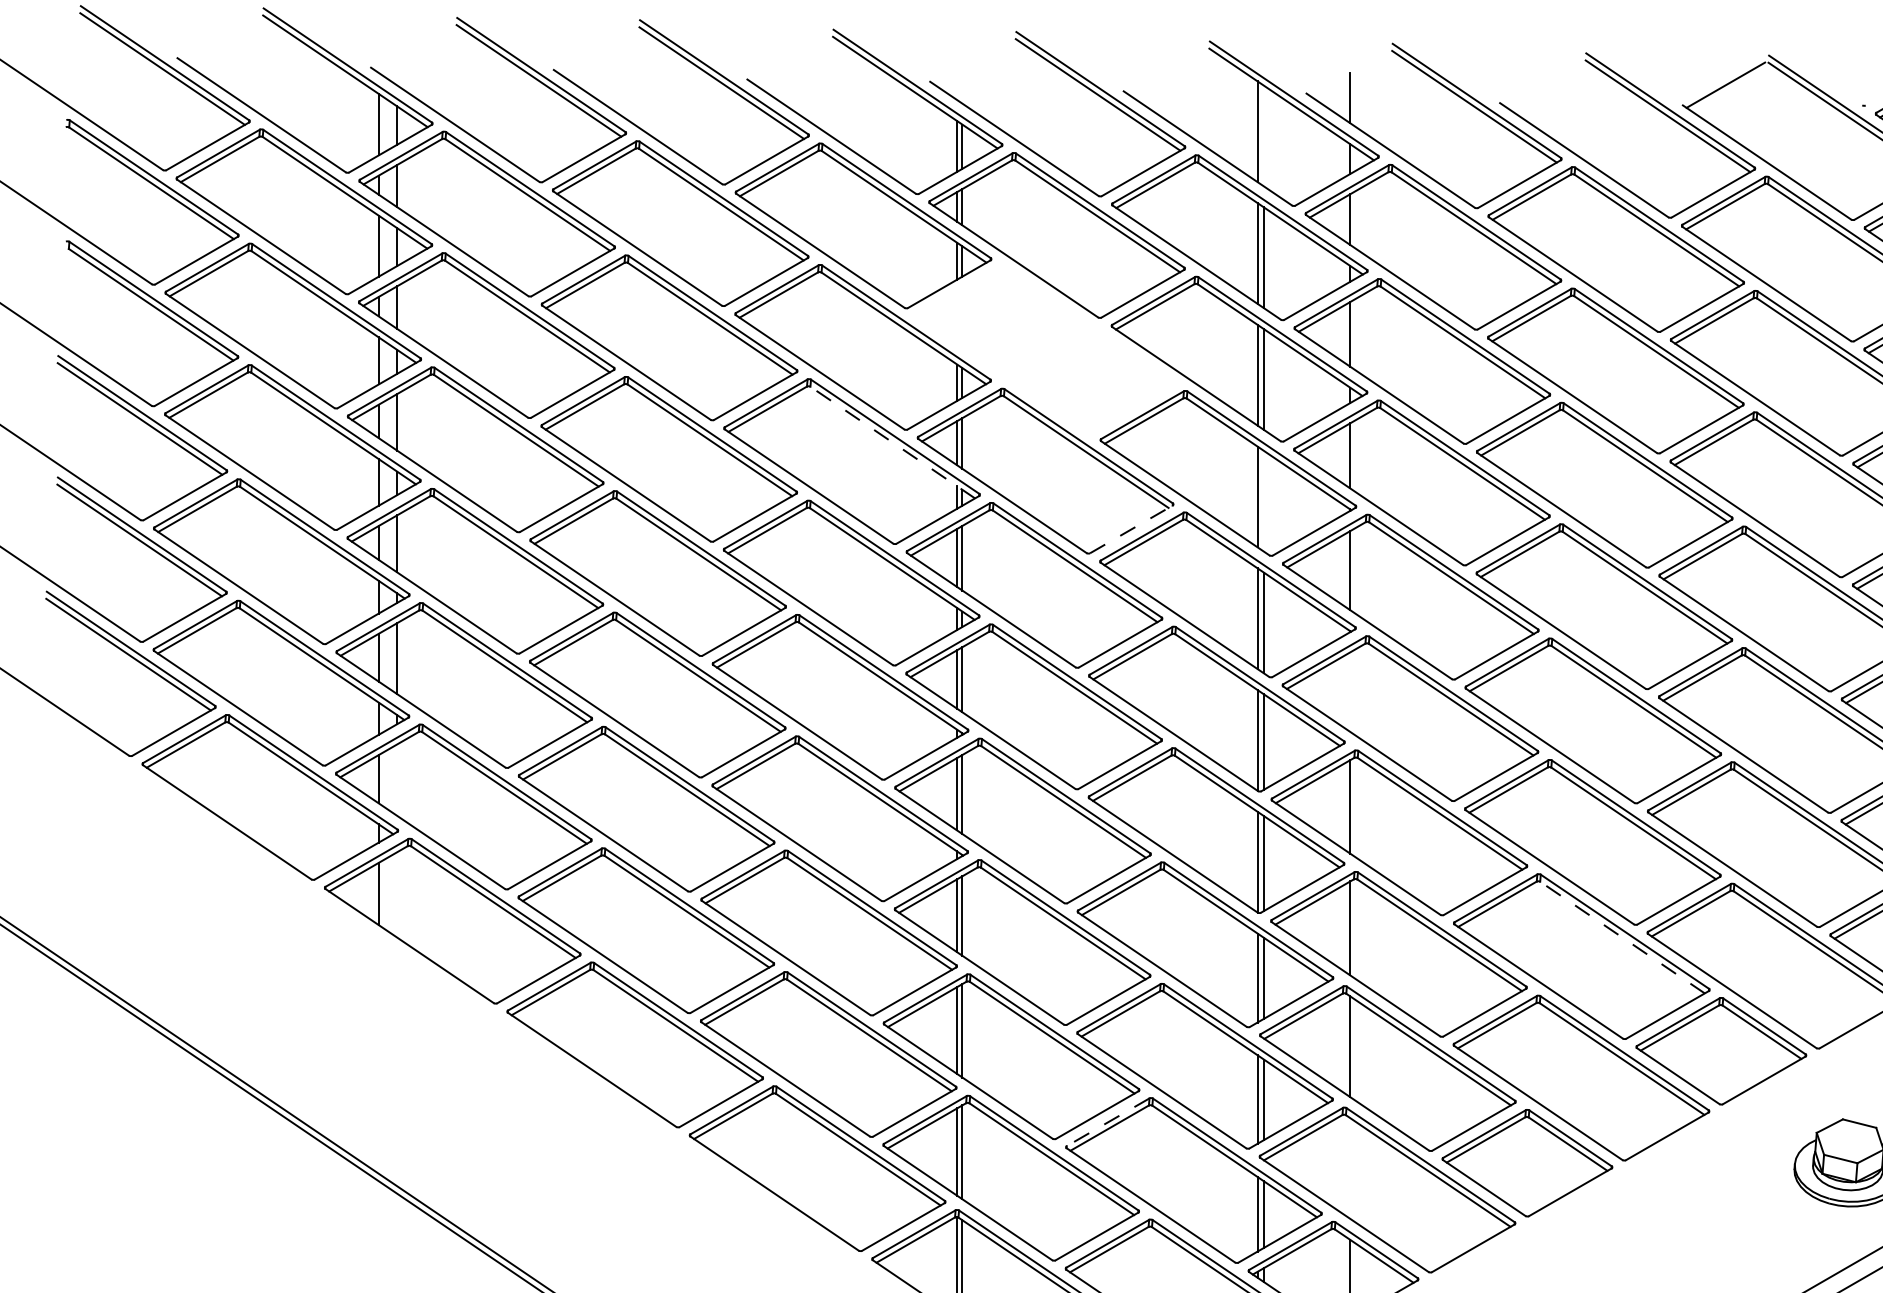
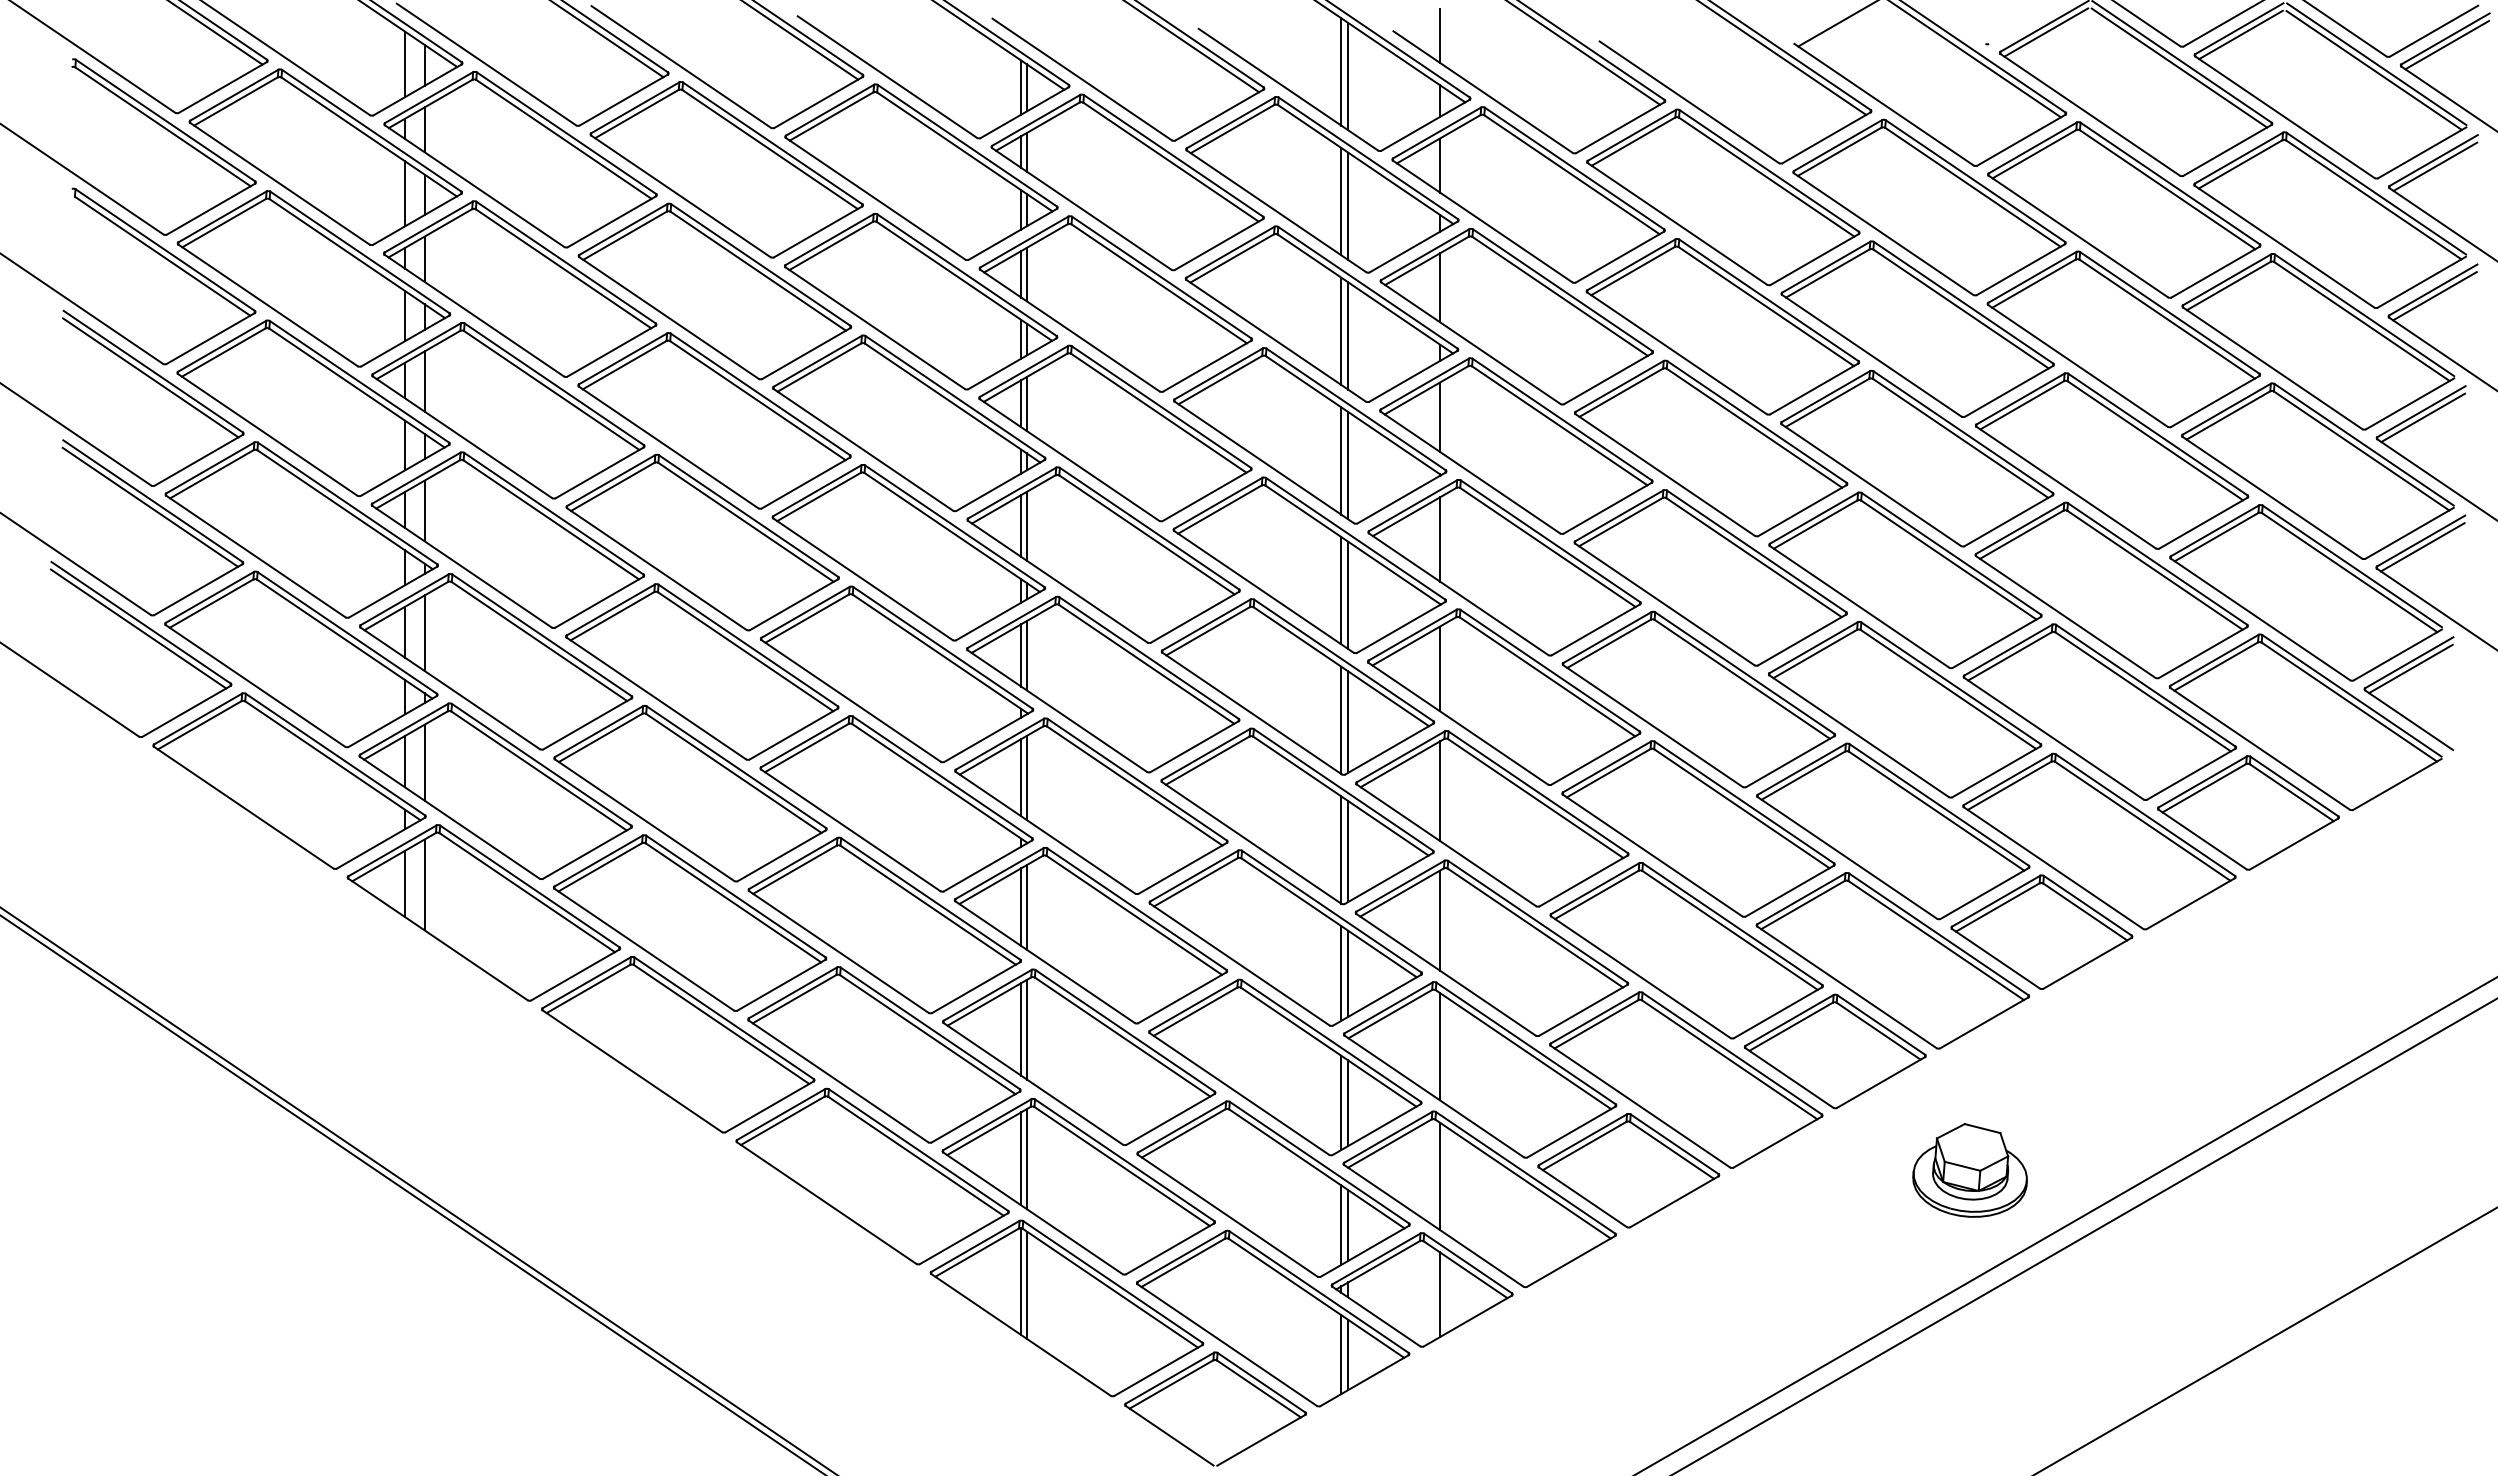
line: (1264, 136) -> (1348, 76), added
part: (1045, 349) -> (1115, 303), added
line: (892, 442) -> (952, 403), dashed -> solid
line: (1264, 501) -> (1348, 465), added
line: (1131, 529) -> (1206, 495), dashed -> solid
line: (1349, 691) -> (1439, 668), added
line: (396, 779) -> (424, 762), added
line: (396, 894) -> (424, 884), added
line: (1622, 937) -> (1730, 930), dashed -> solid
line: (1108, 1122) -> (1182, 1127), dashed -> solid
line: (1349, 1168) -> (1439, 1176), added

